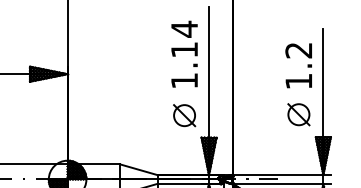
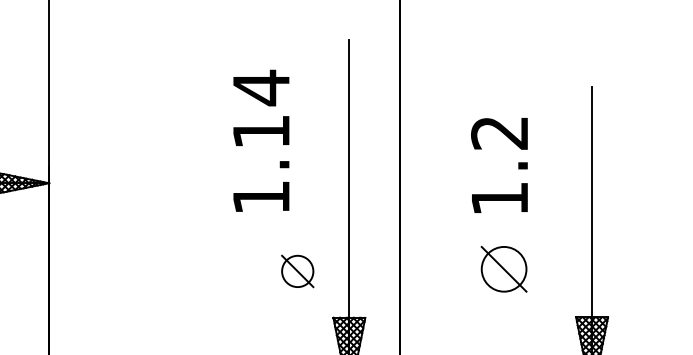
text: (184, 53) -> (261, 139), moved
text: (298, 65) -> (498, 164), moved
part: (298, 114) -> (503, 268), moved
part: (184, 115) -> (297, 270), size x0.7

